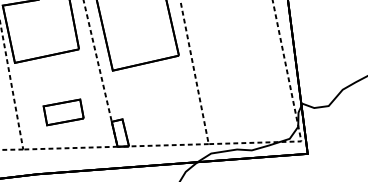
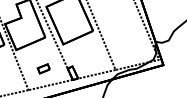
part: (62, 111) -> (43, 68), size x0.6

